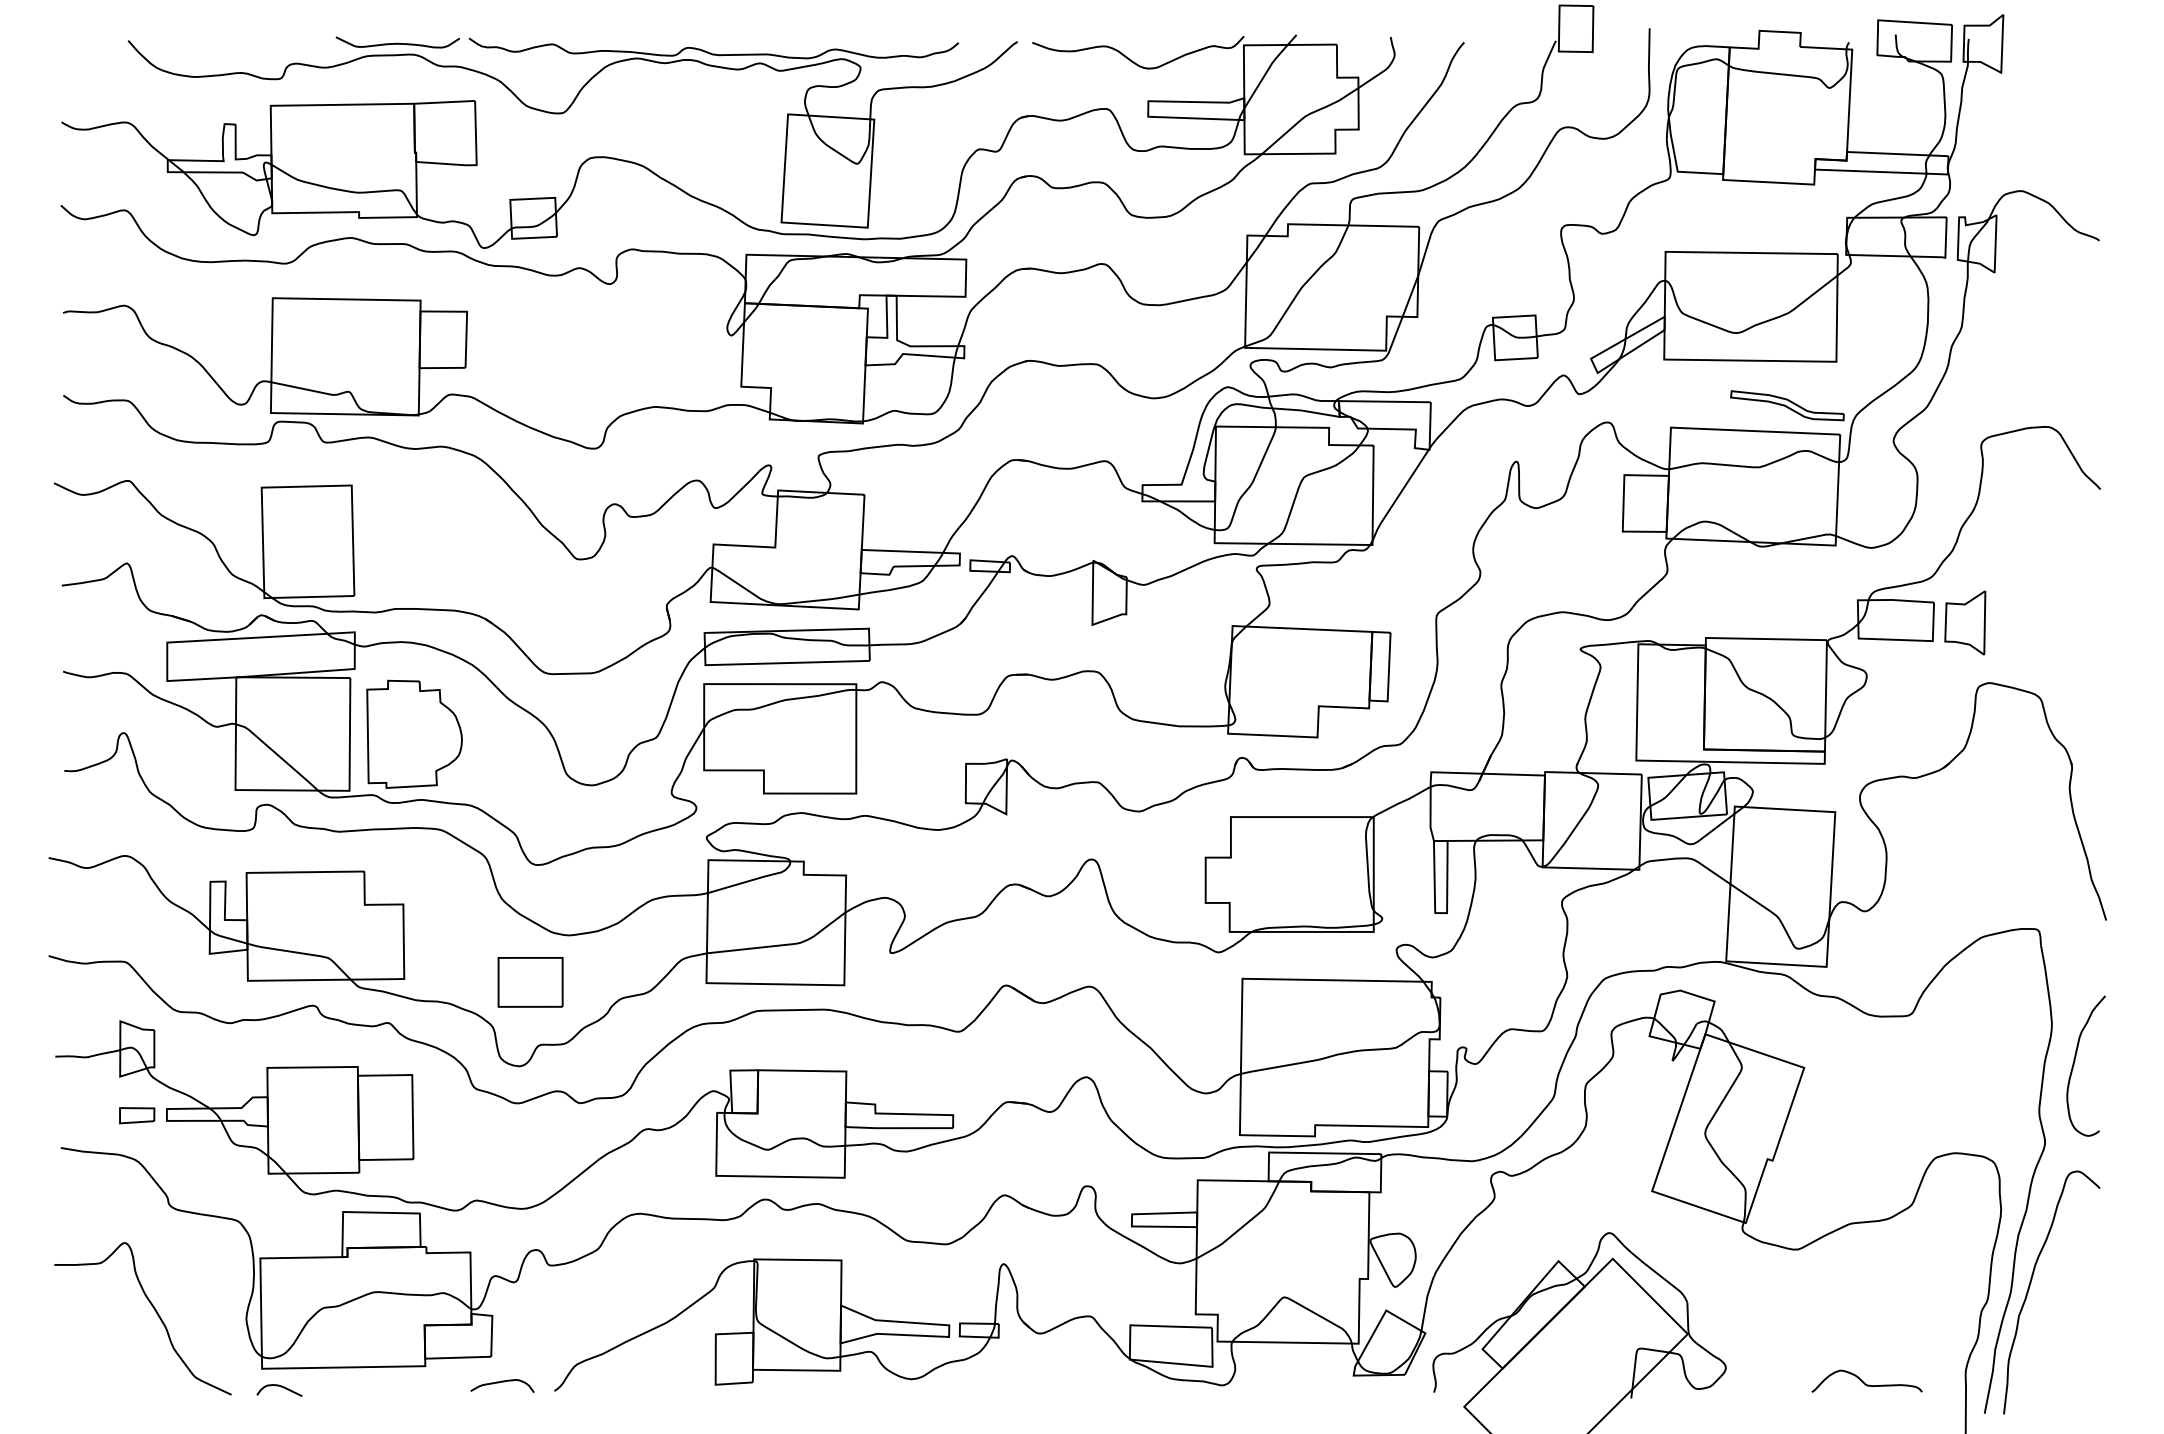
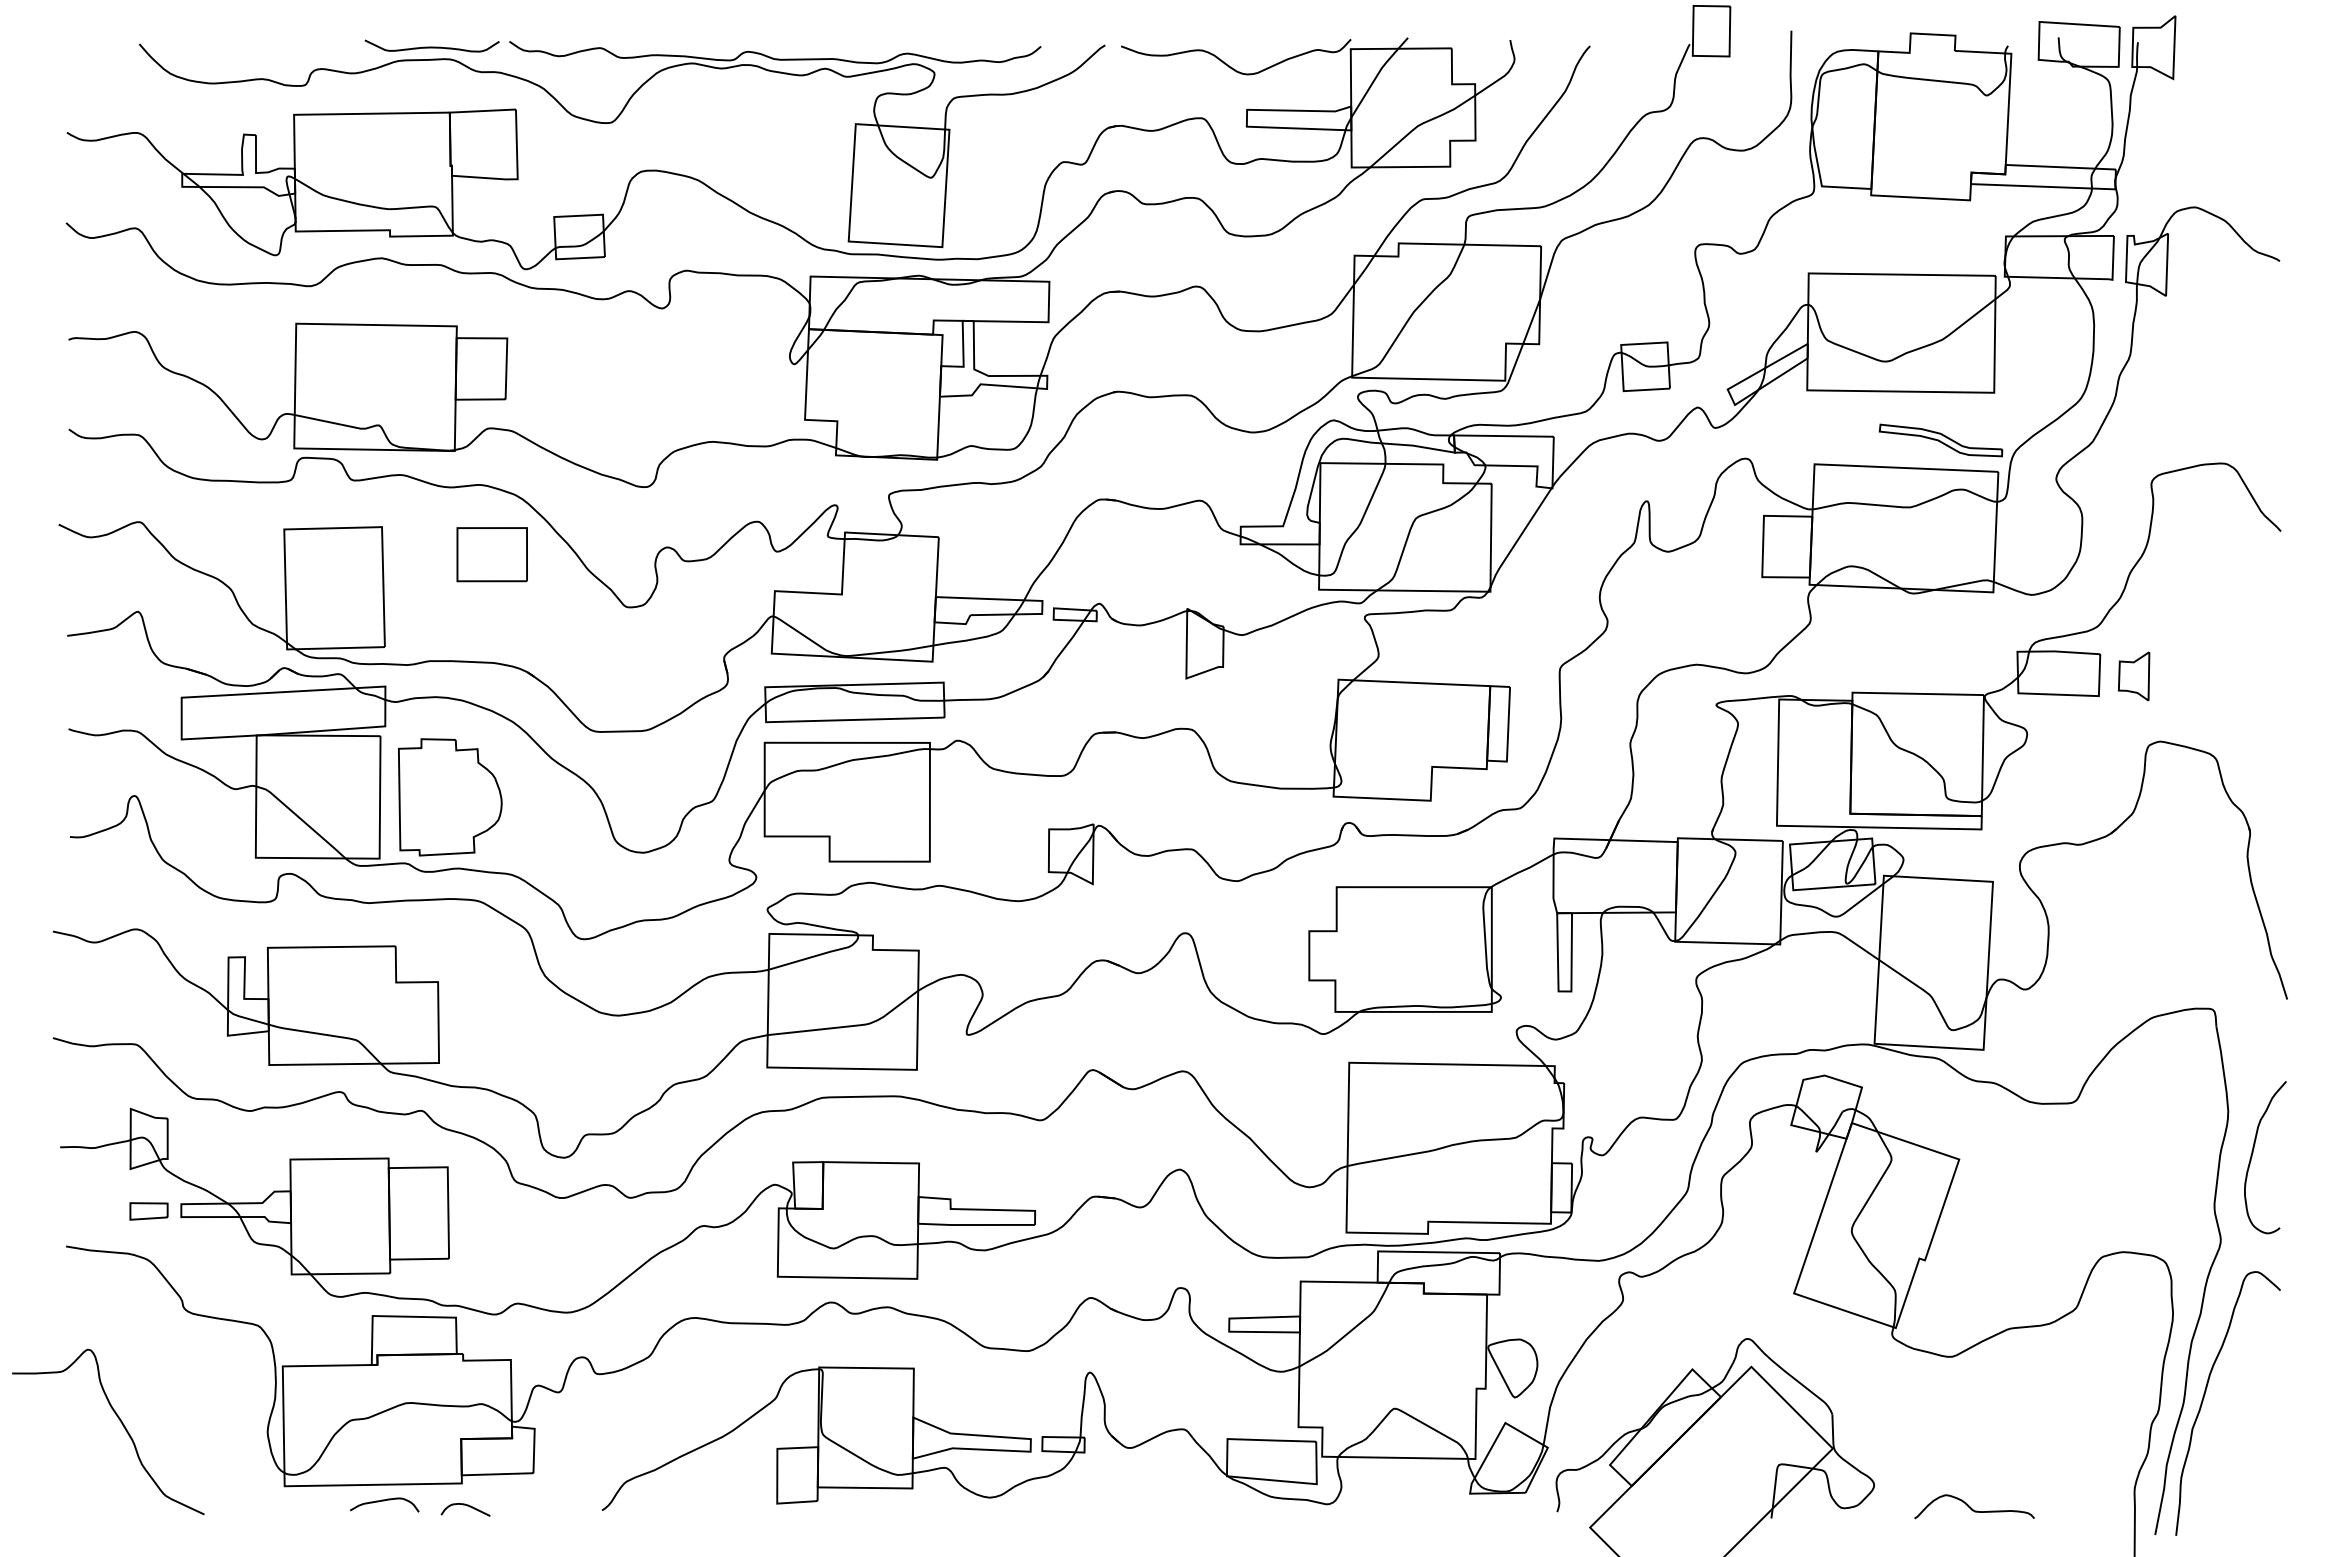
part: (1964, 623) -> (2133, 676), size x0.7
part: (529, 982) -> (491, 554), moved
curve: (154, 1310) -> (120, 1422), moved
curve: (502, 1382) -> (384, 1501), moved
curve: (1865, 1382) -> (1972, 1508), moved
curve: (281, 1387) -> (467, 1506), moved

